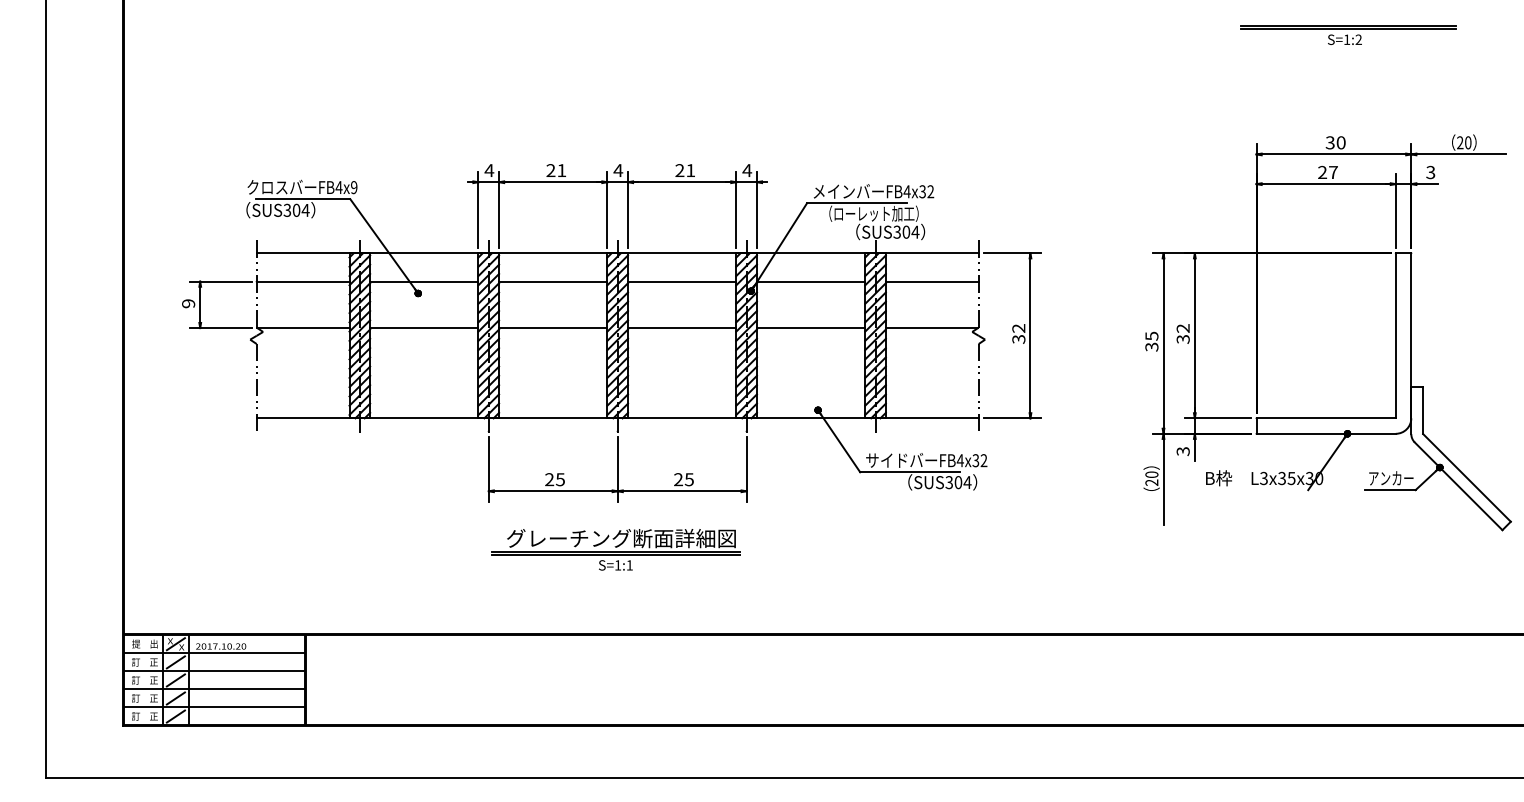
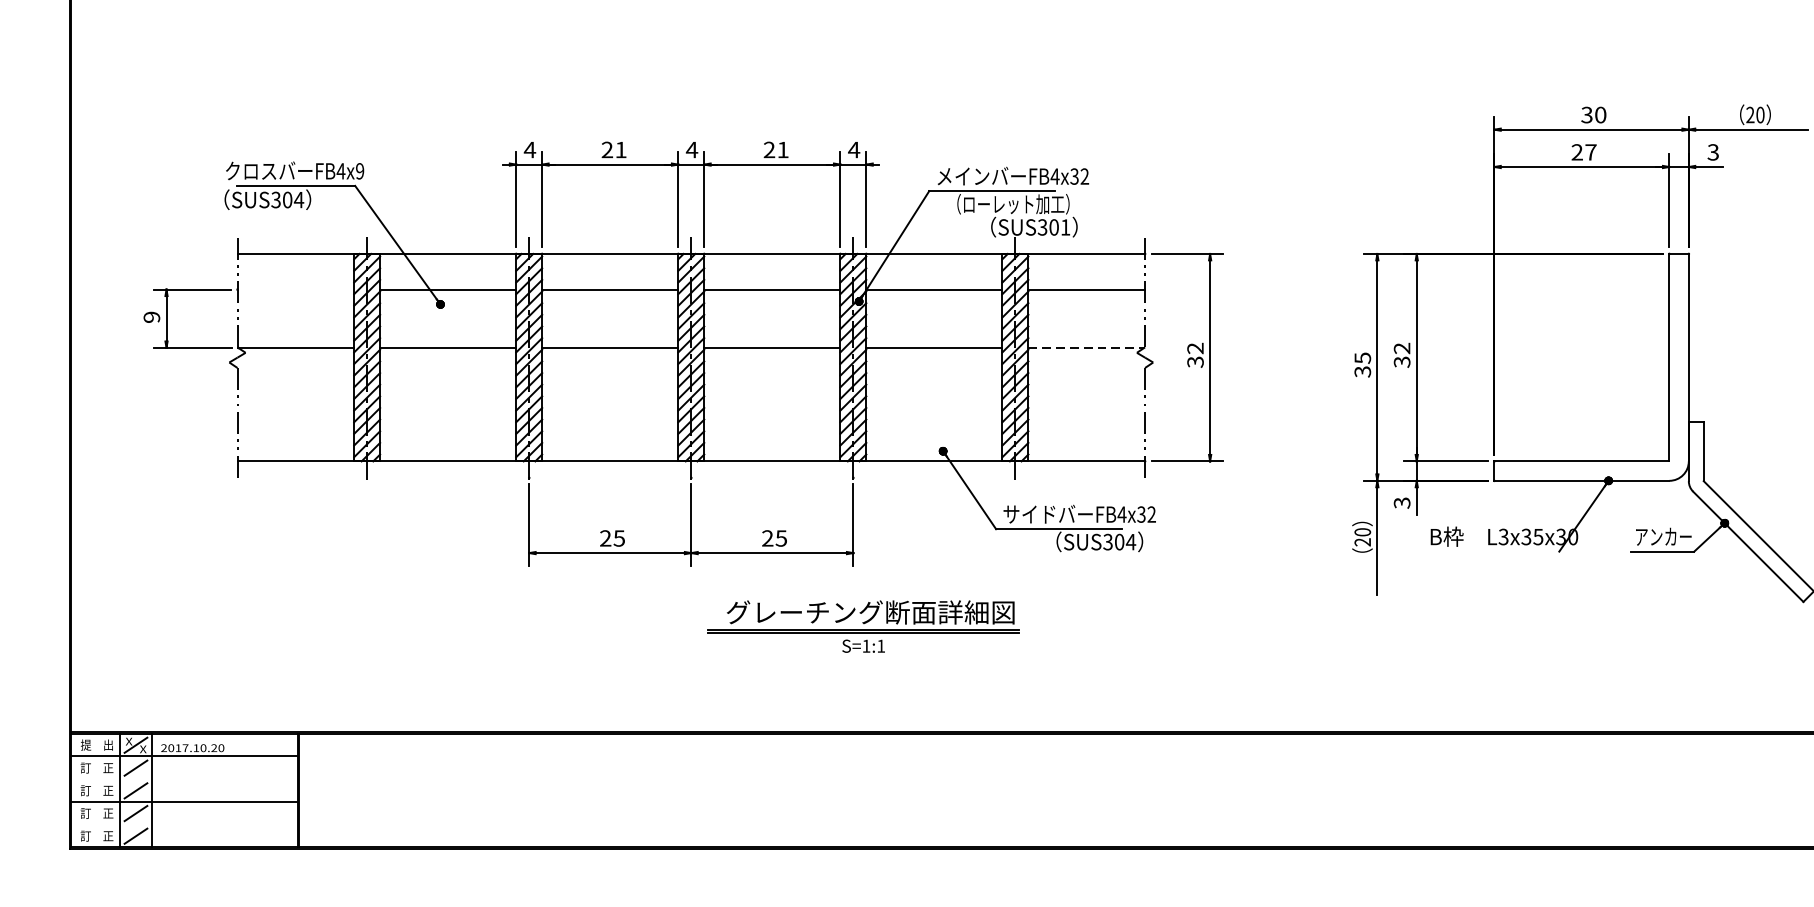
text: (915, 231) -> (1065, 226), SUS304 -> SUS301
line: (302, 281) -> (295, 289), removed
line: (932, 328) -> (1086, 348), solid -> dashed
part: (615, 549) -> (863, 626), moved
line: (214, 670) -> (184, 778), removed
line: (214, 707) -> (184, 824), removed

